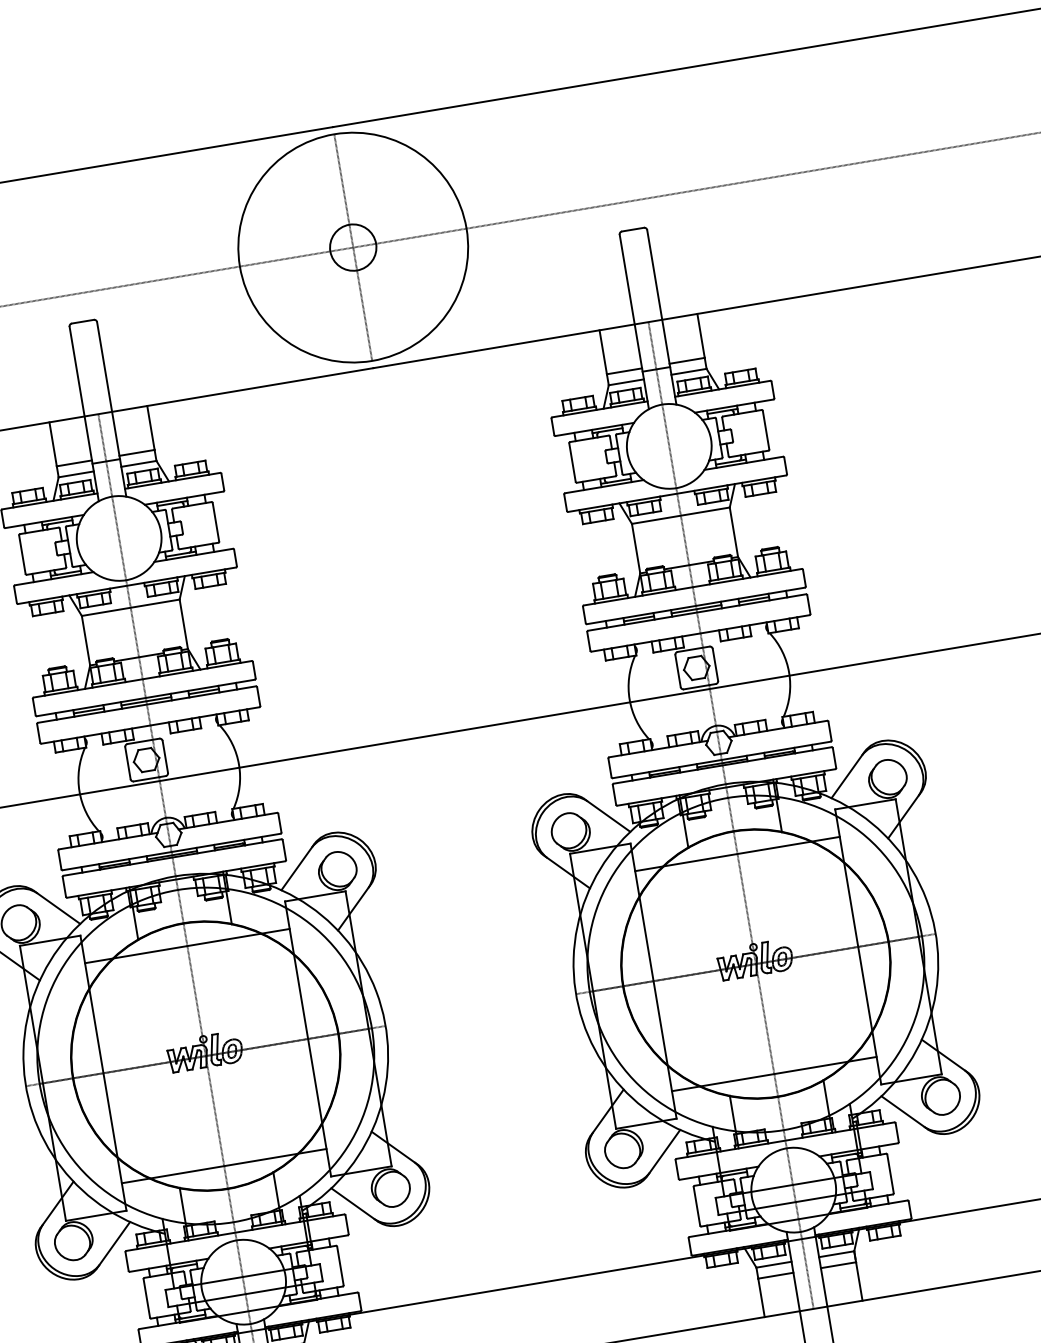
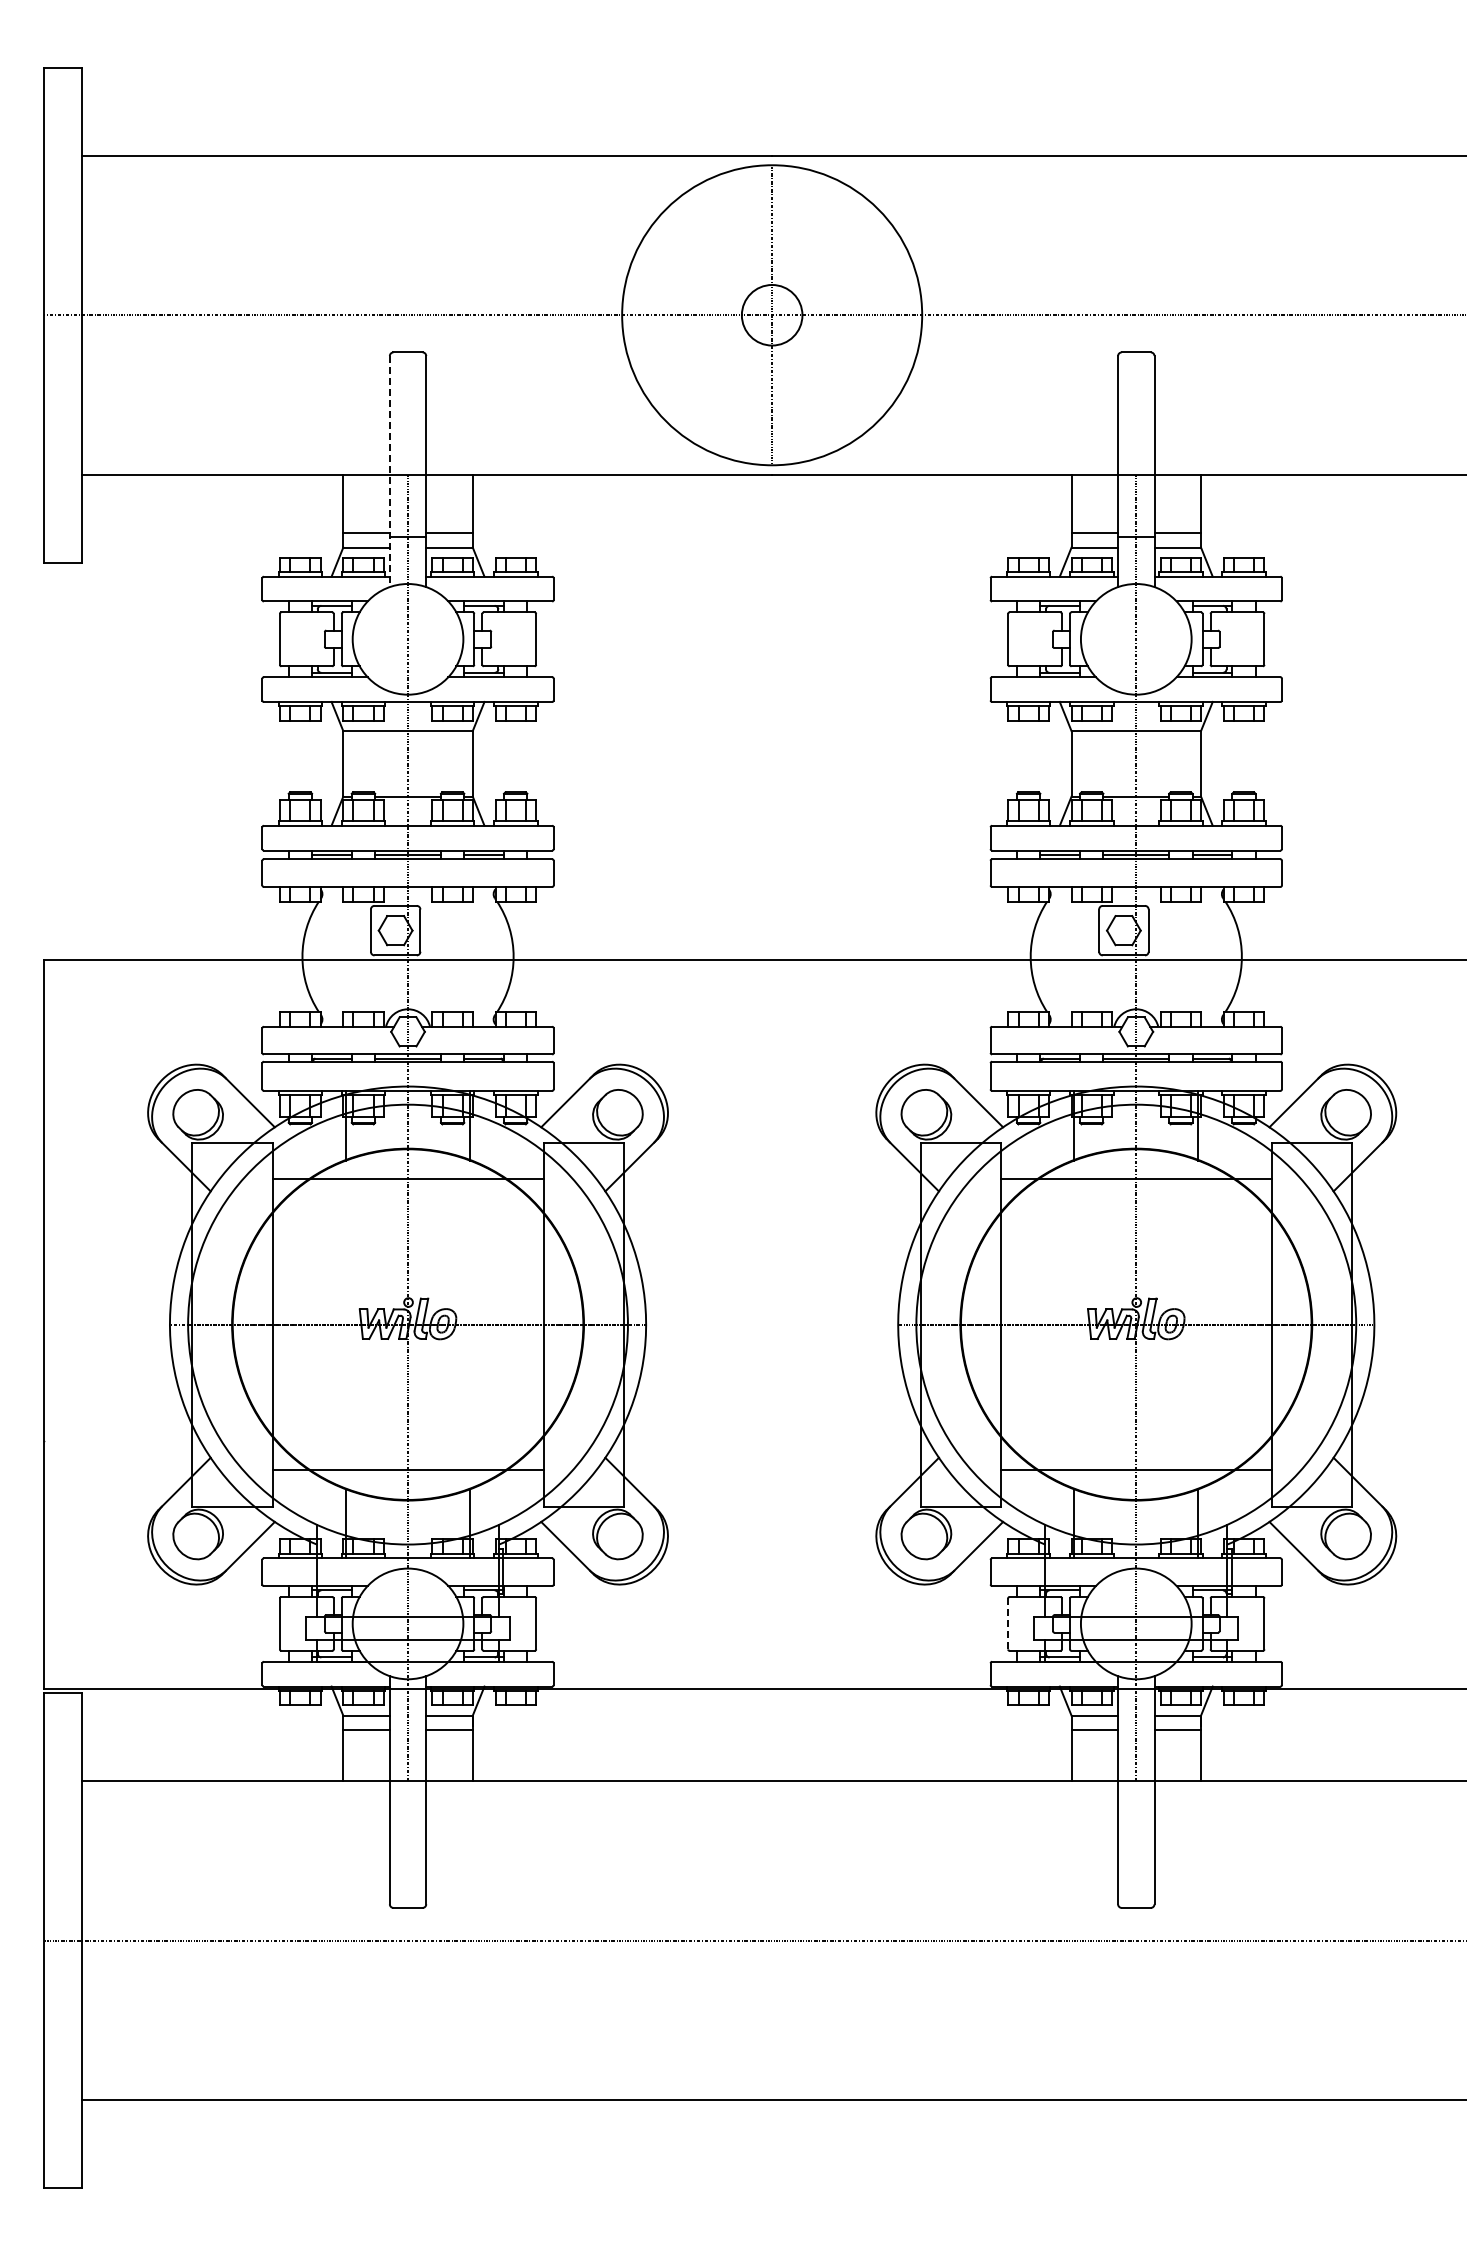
line: (83, 414) -> (389, 471), solid -> dashed
line: (697, 1206) -> (1008, 1624), solid -> dashed

